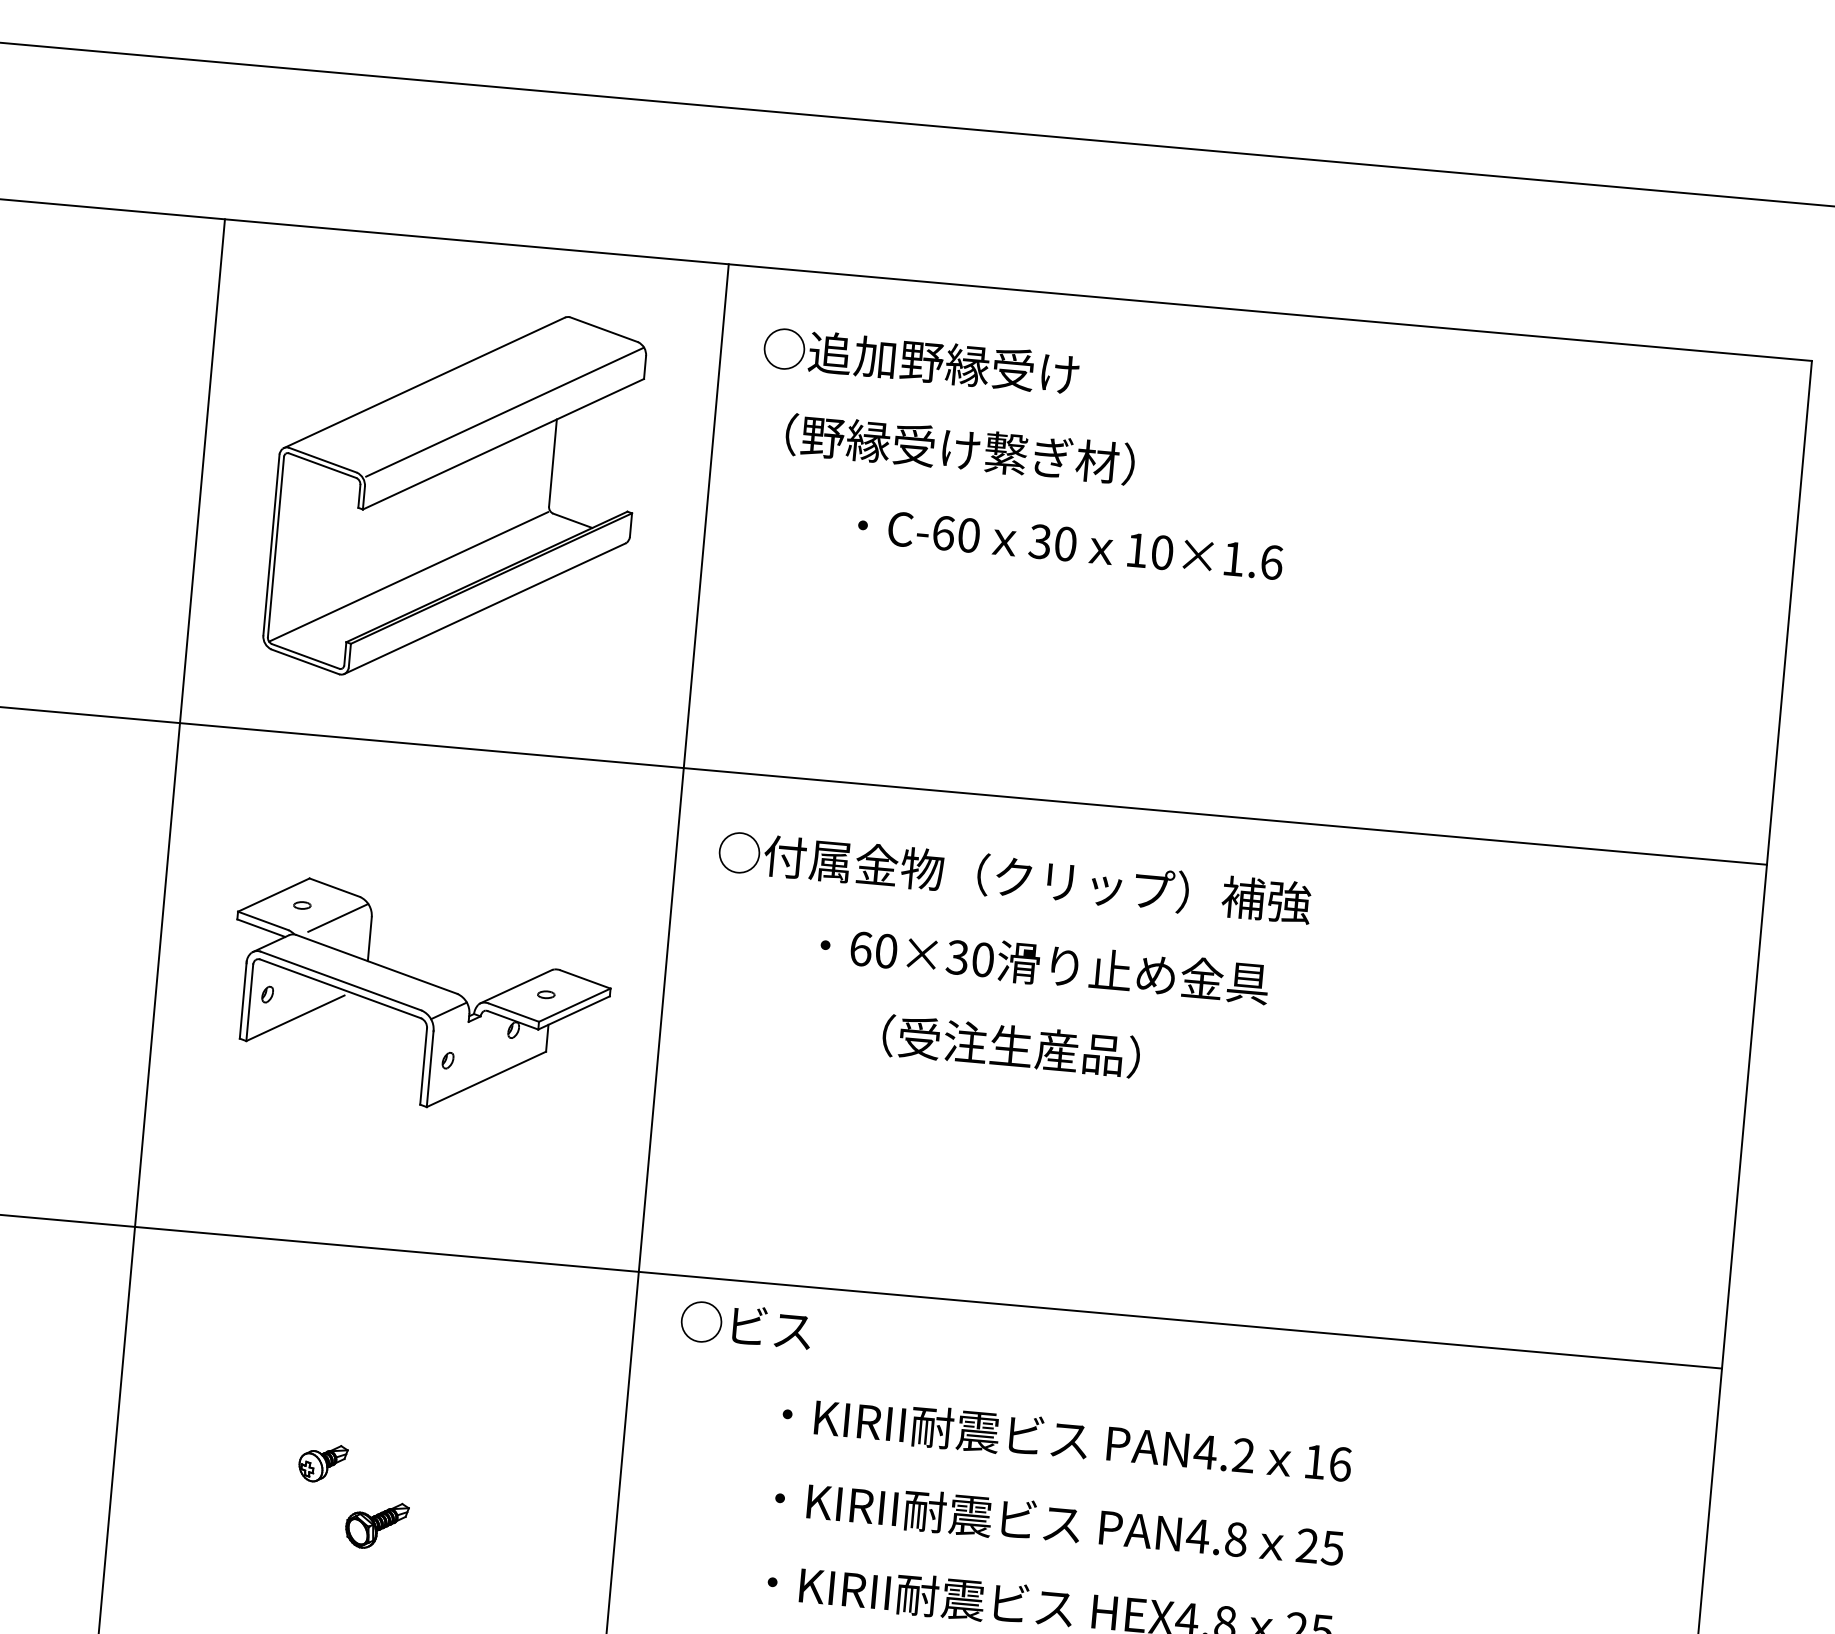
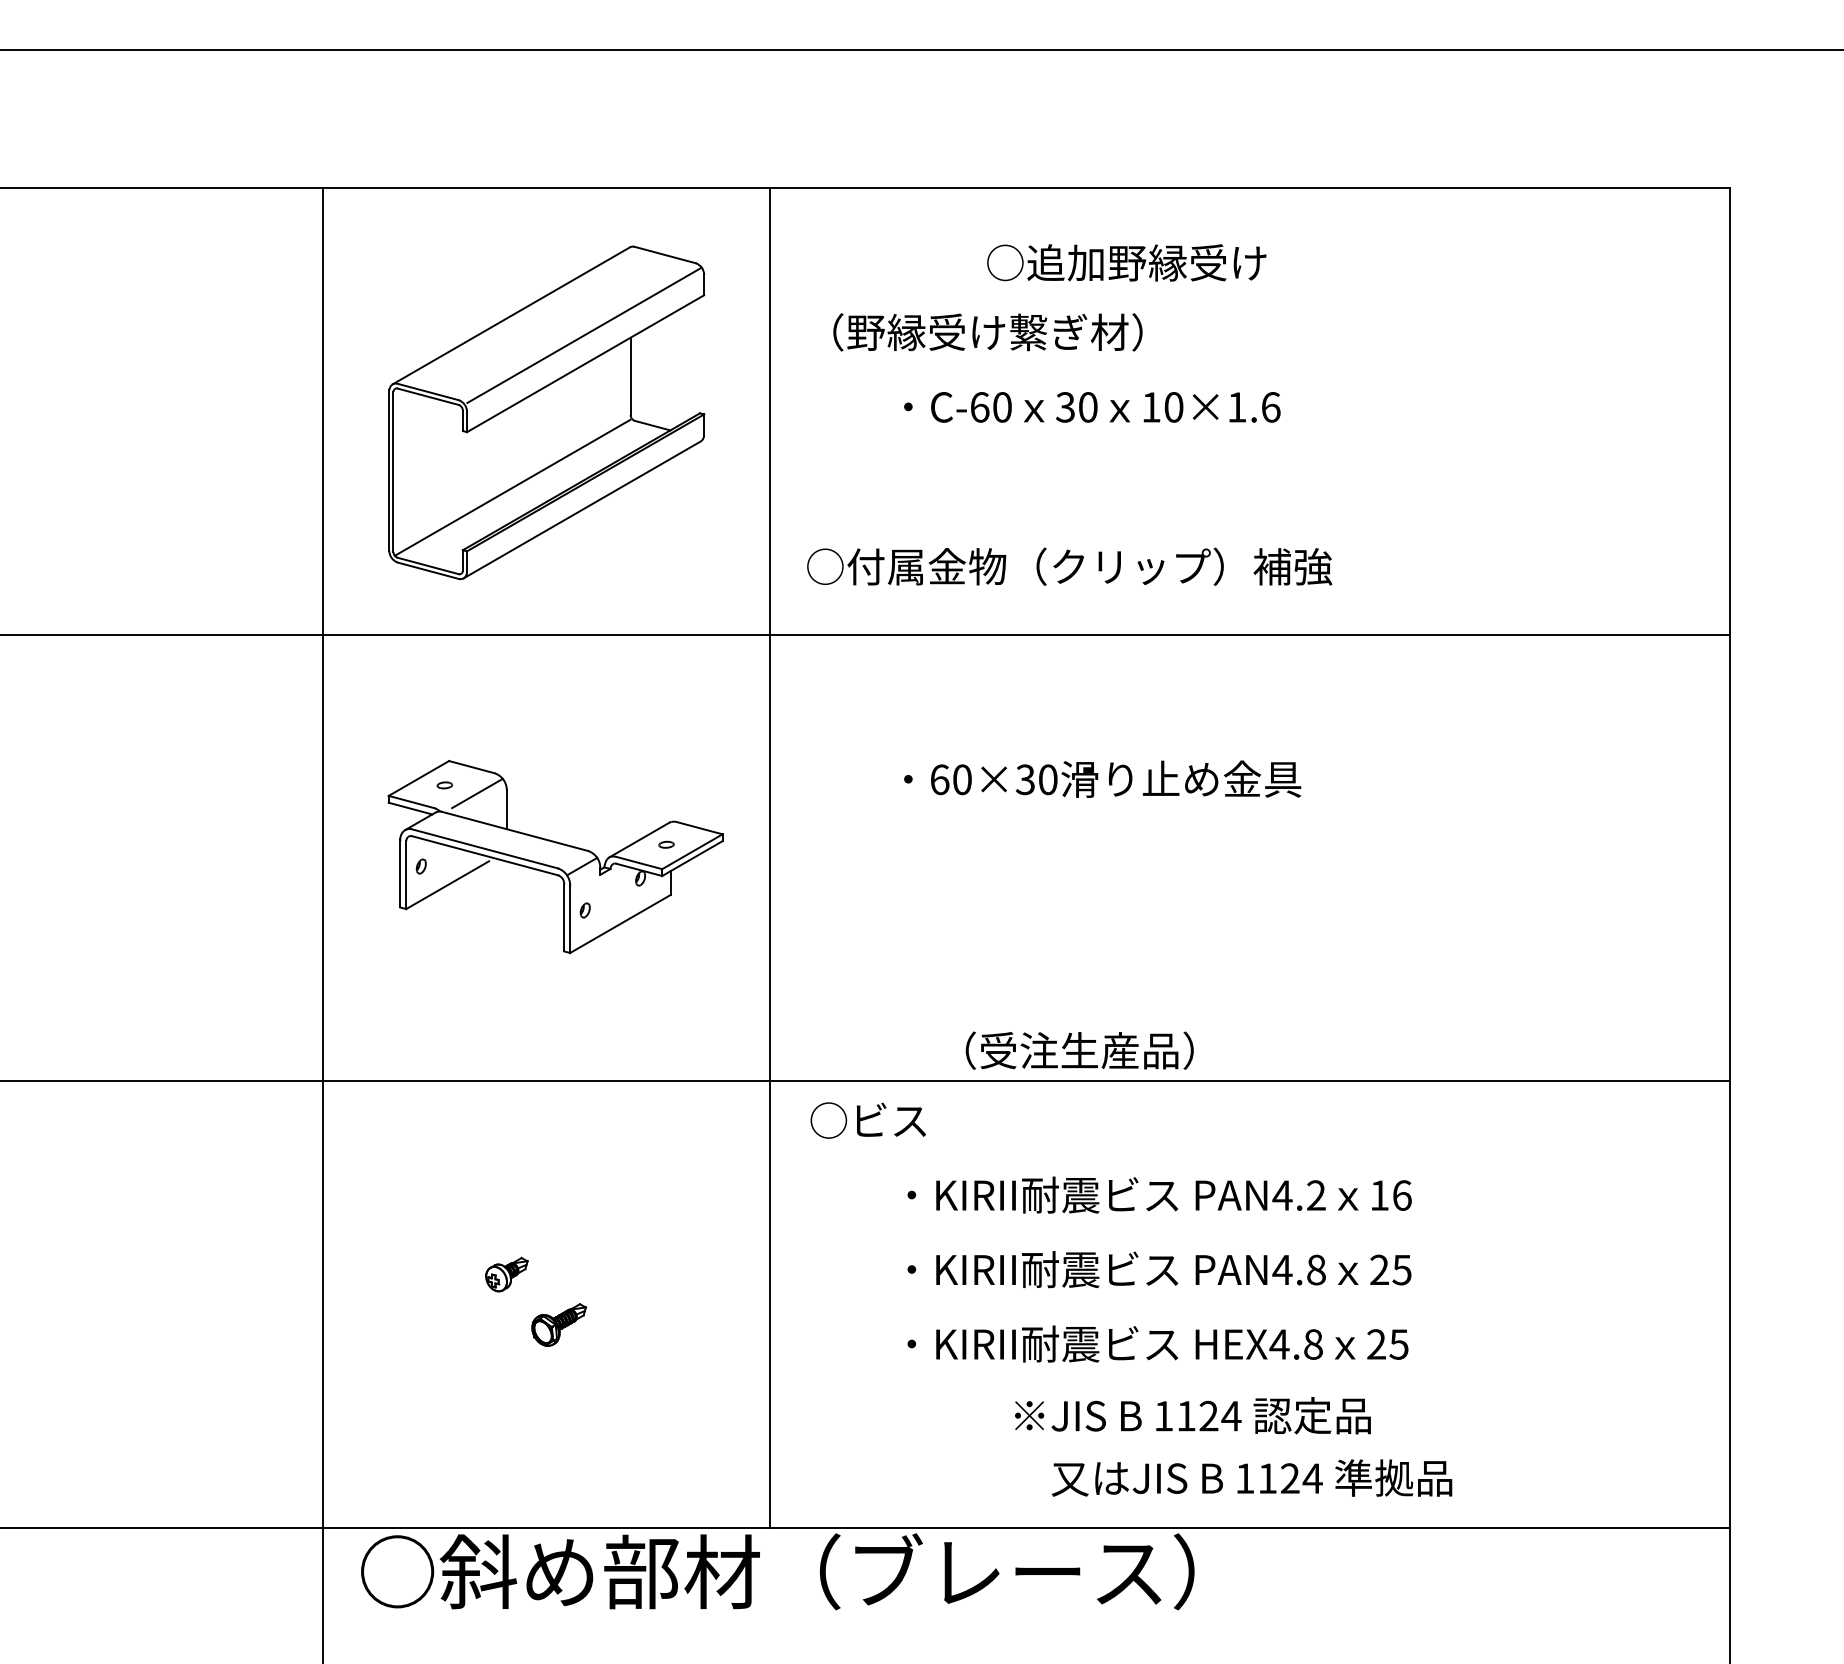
text: (921, 360) -> (1126, 262), moved
text: (1014, 877) -> (1069, 566), moved
text: (1011, 1046) -> (1079, 1050), moved

